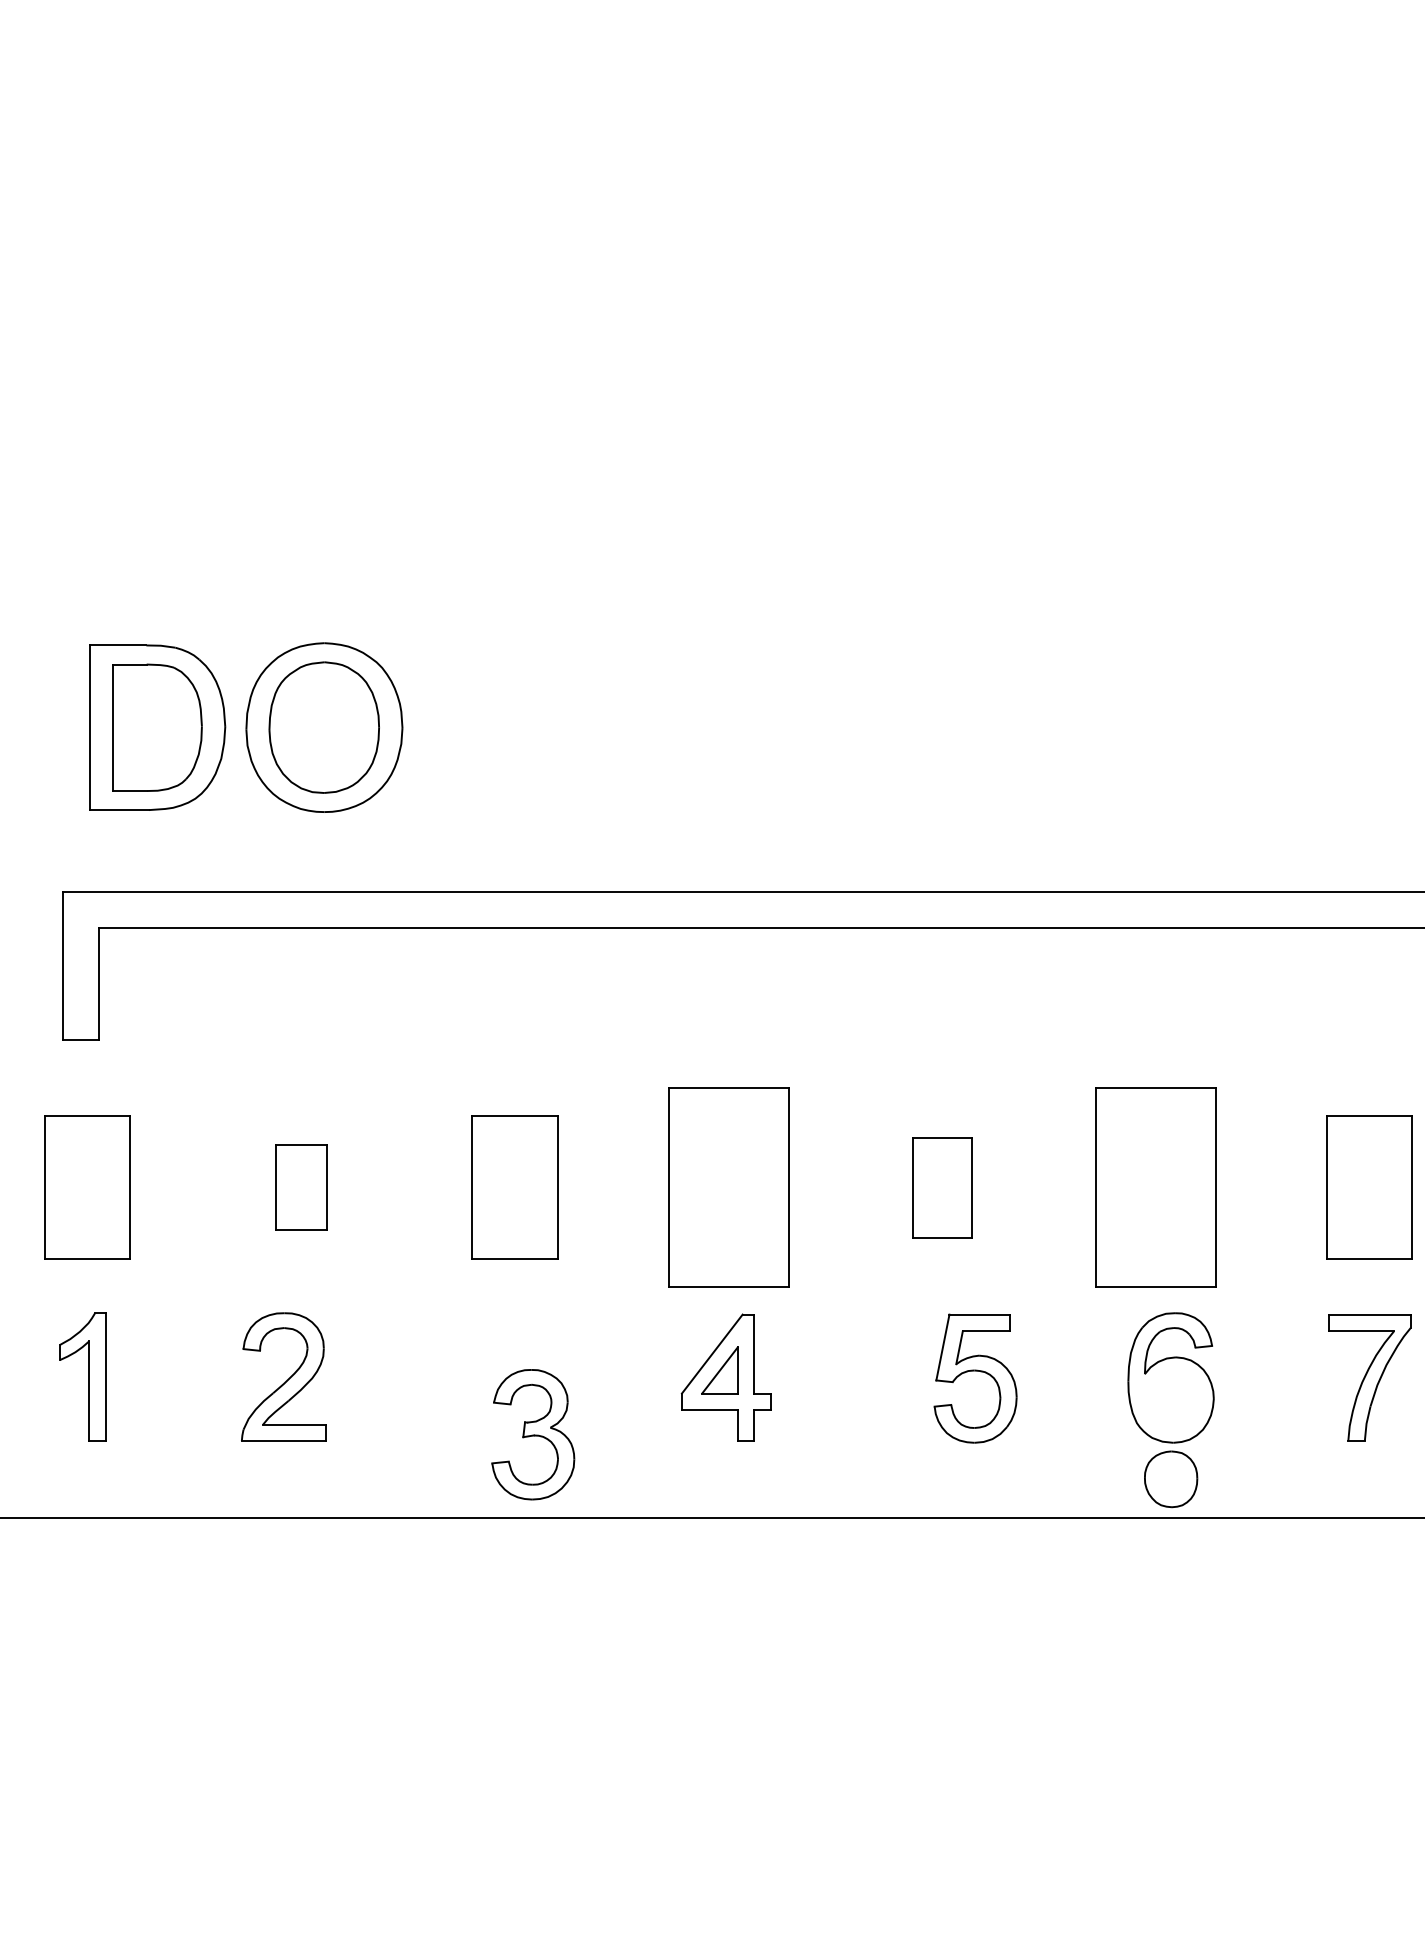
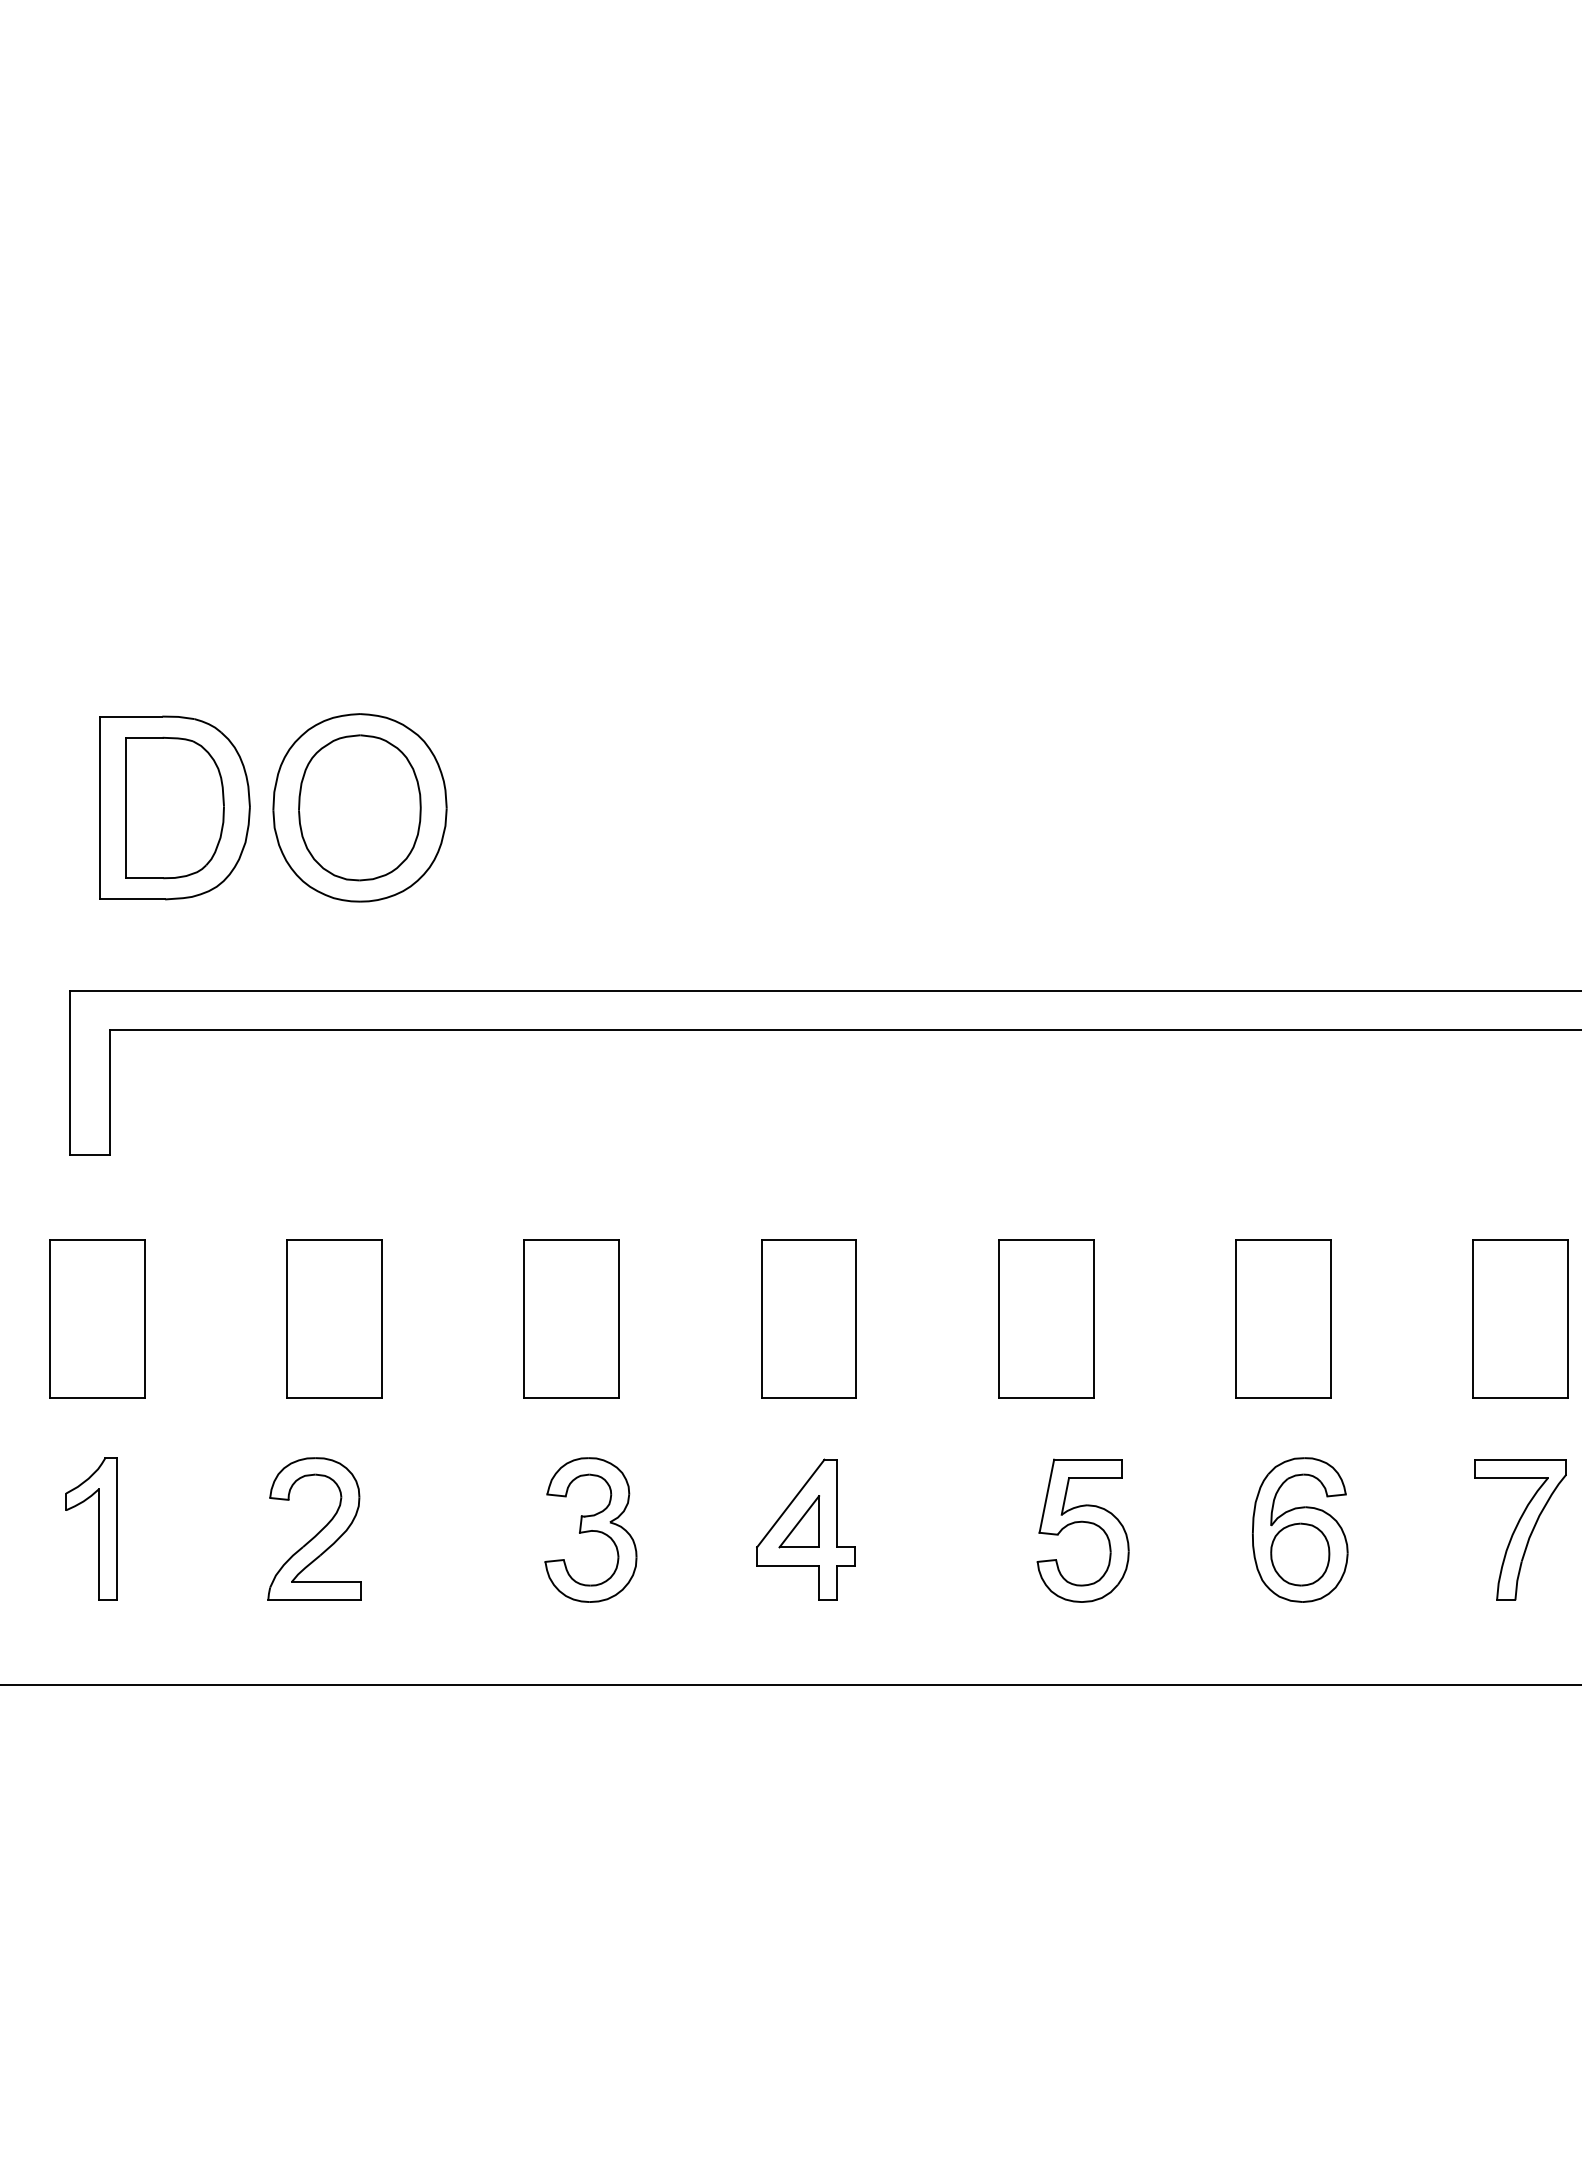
part: (301, 1187) -> (334, 1318), size x1.67
part: (728, 1187) -> (808, 1318), size x0.71
part: (942, 1187) -> (1046, 1318), size x1.43
part: (1155, 1187) -> (1283, 1318), size x0.71
part: (532, 1434) -> (590, 1529), moved
part: (1171, 1479) -> (1300, 1554), moved

